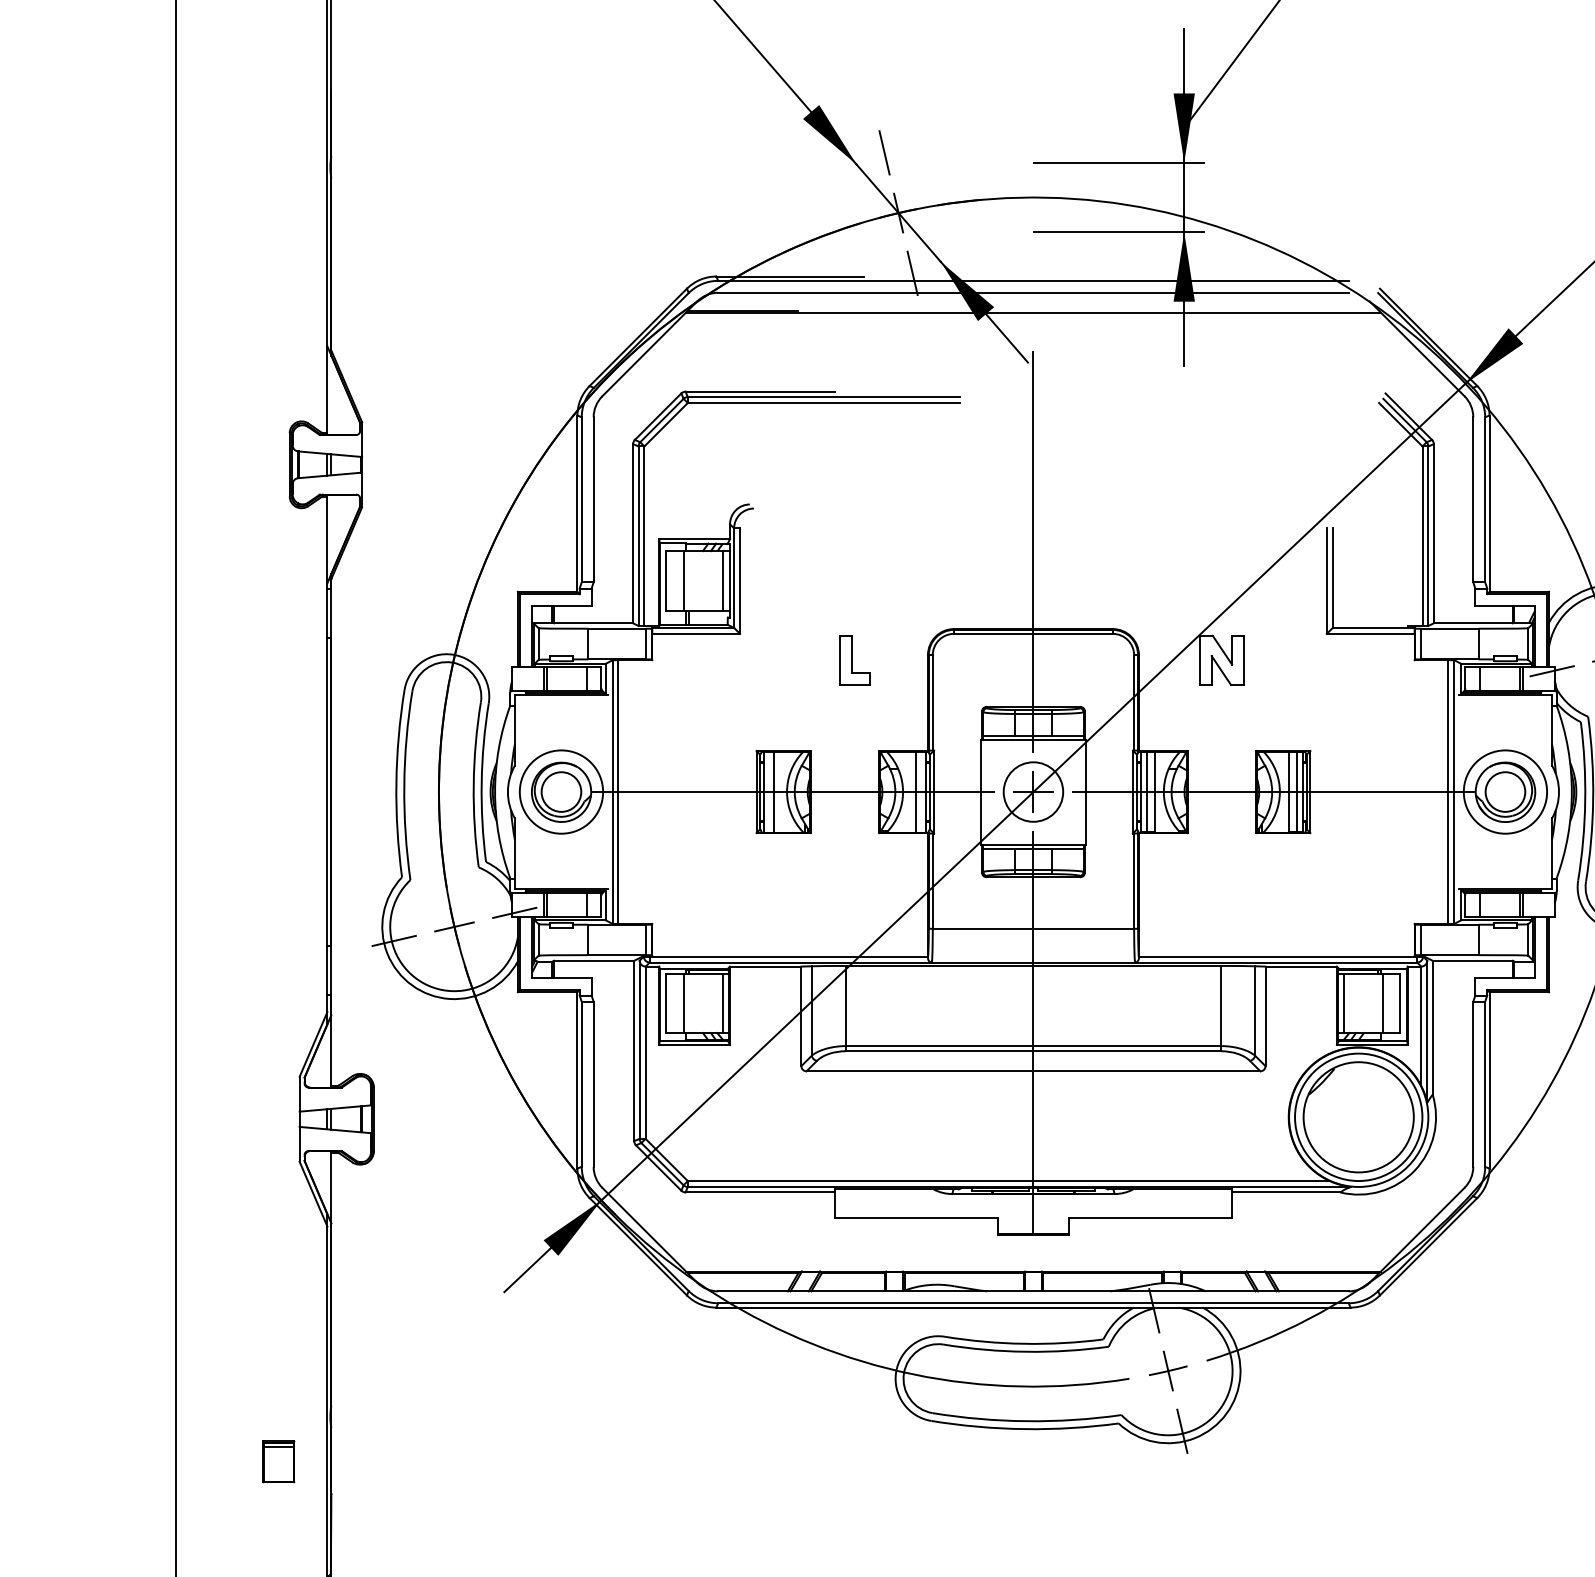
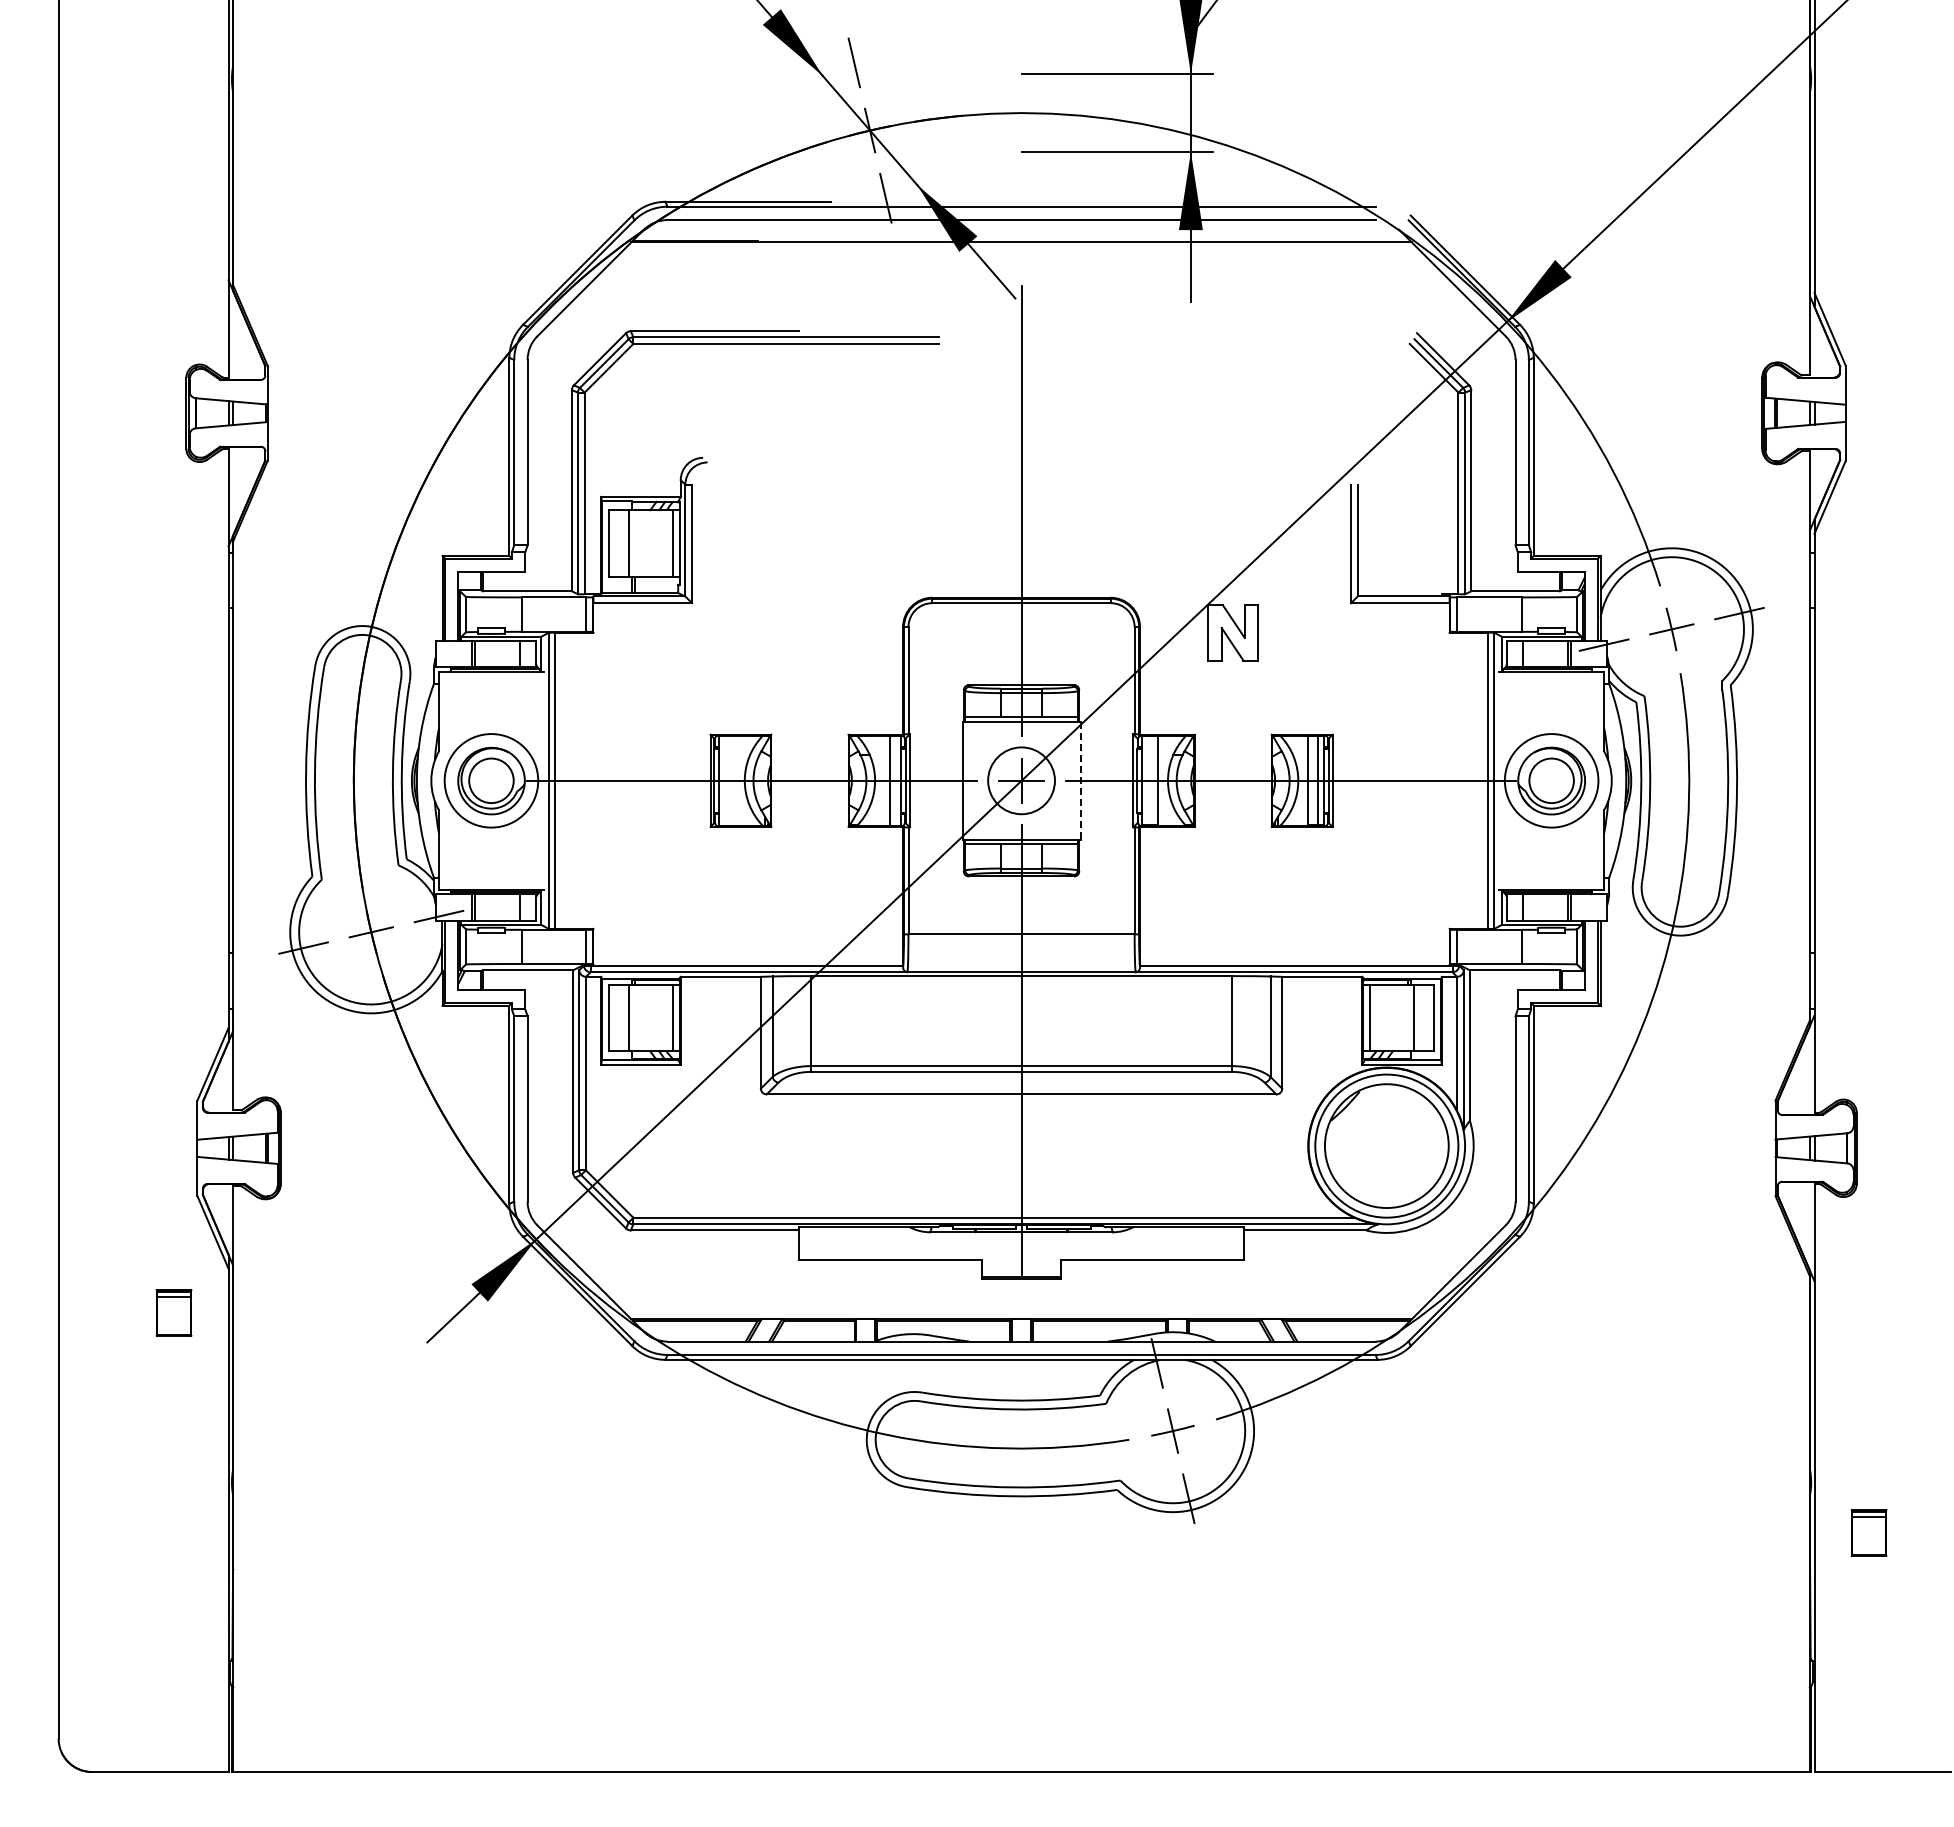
part: (854, 659) -> (820, 632), removed
line: (773, 791) -> (729, 780), removed
line: (1146, 791) -> (1148, 780), removed
line: (1085, 792) -> (1080, 781), solid -> dashed
part: (278, 1461) -> (173, 1312), moved

